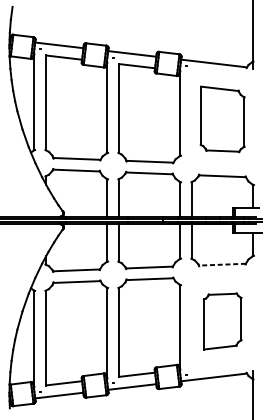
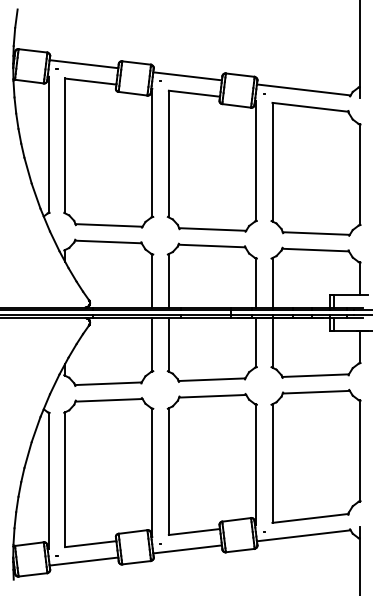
part: (222, 119) -> (315, 169), size x1.43
line: (222, 264) -> (315, 375), dashed -> solid
part: (222, 320) -> (315, 455), size x1.67

